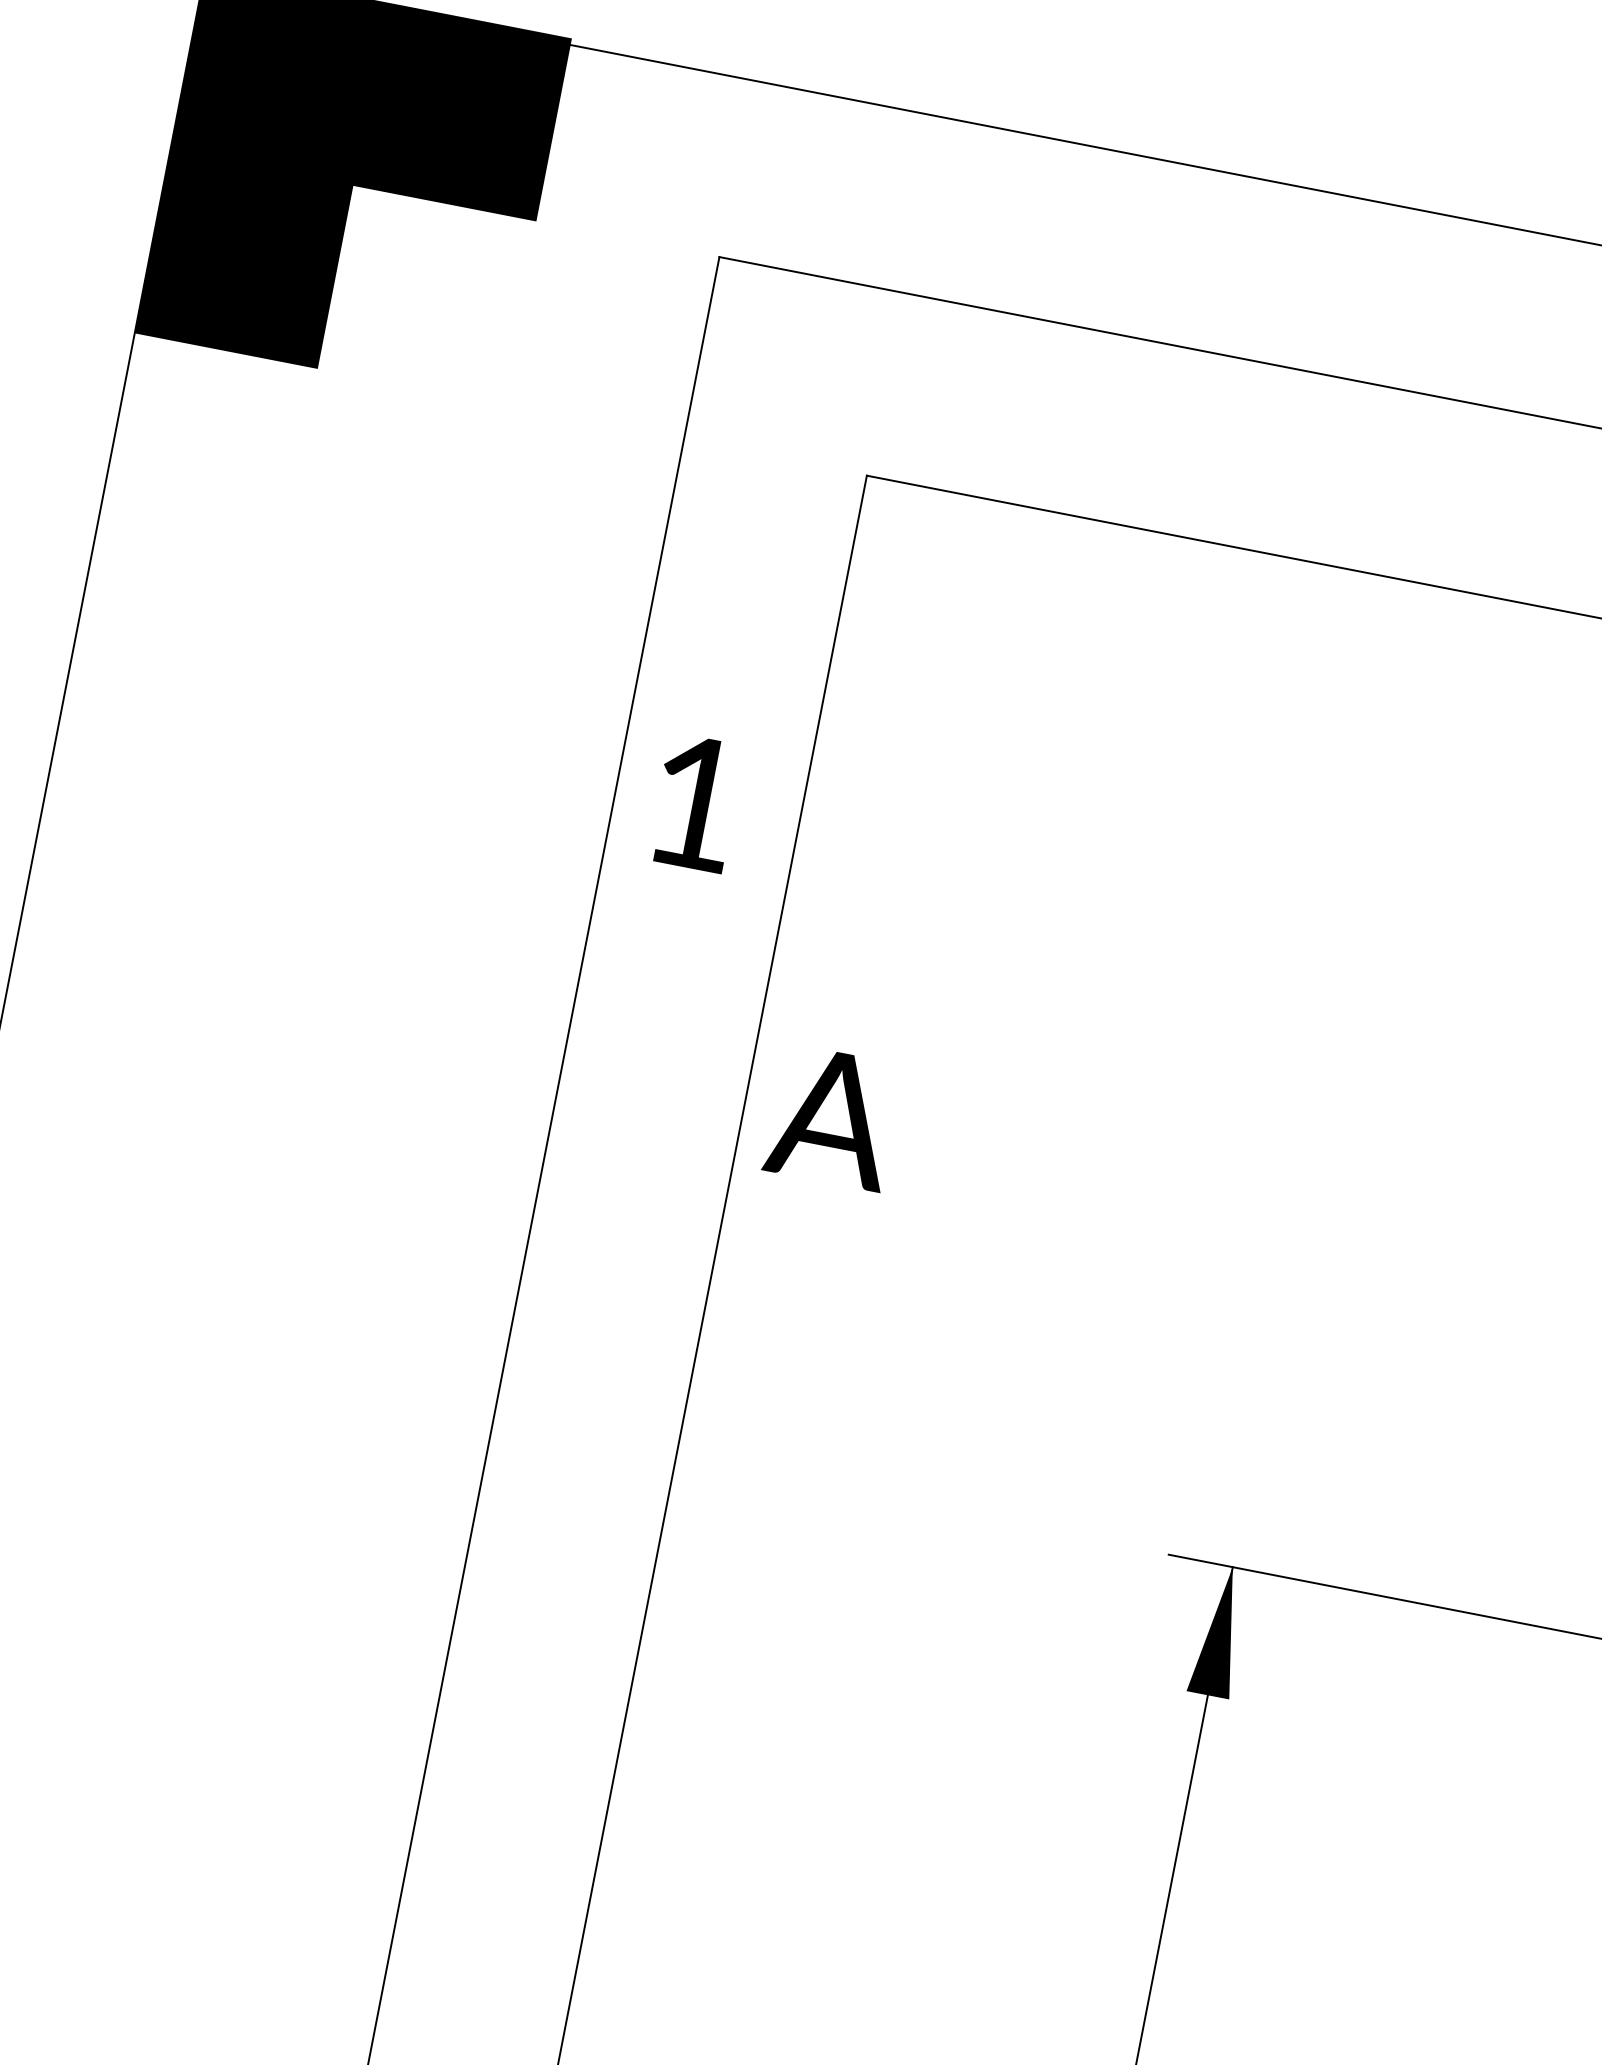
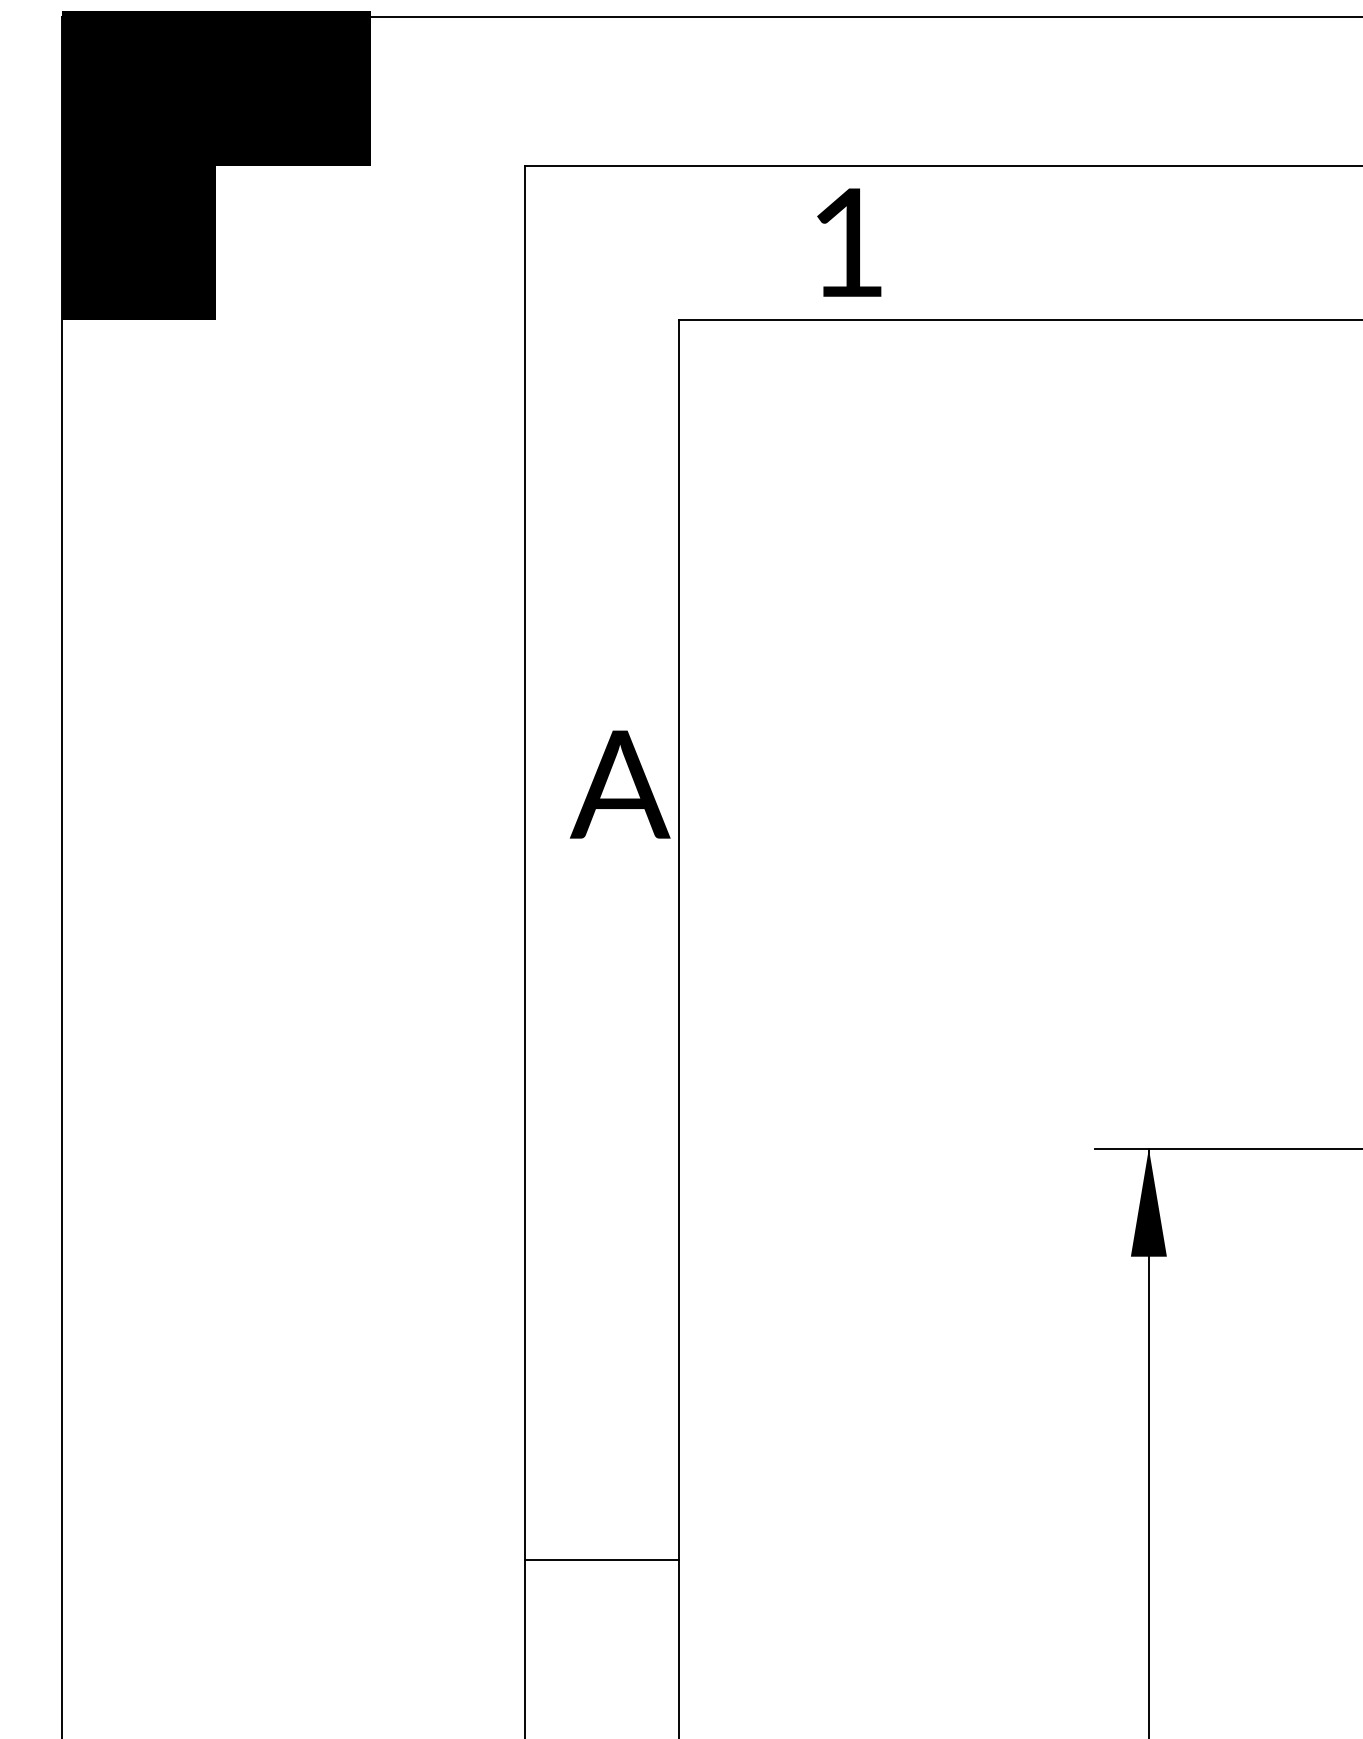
text: (696, 802) -> (849, 242), moved
text: (832, 1117) -> (619, 784), moved
line: (489, 1928) -> (602, 1559), added

